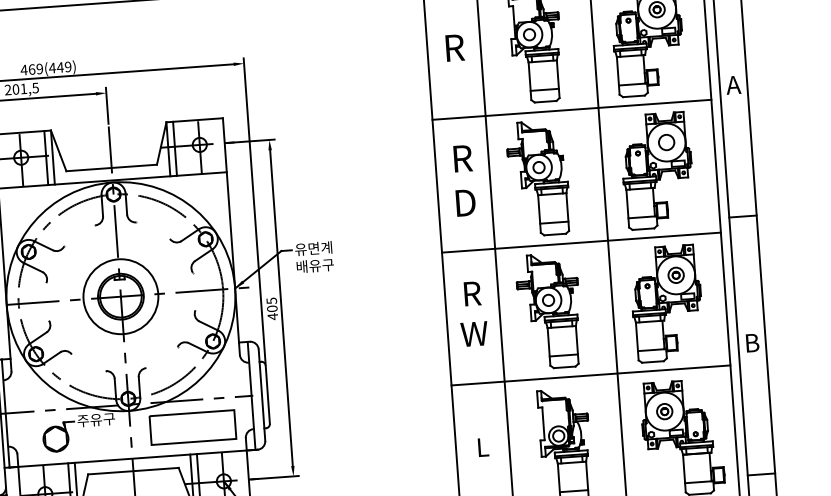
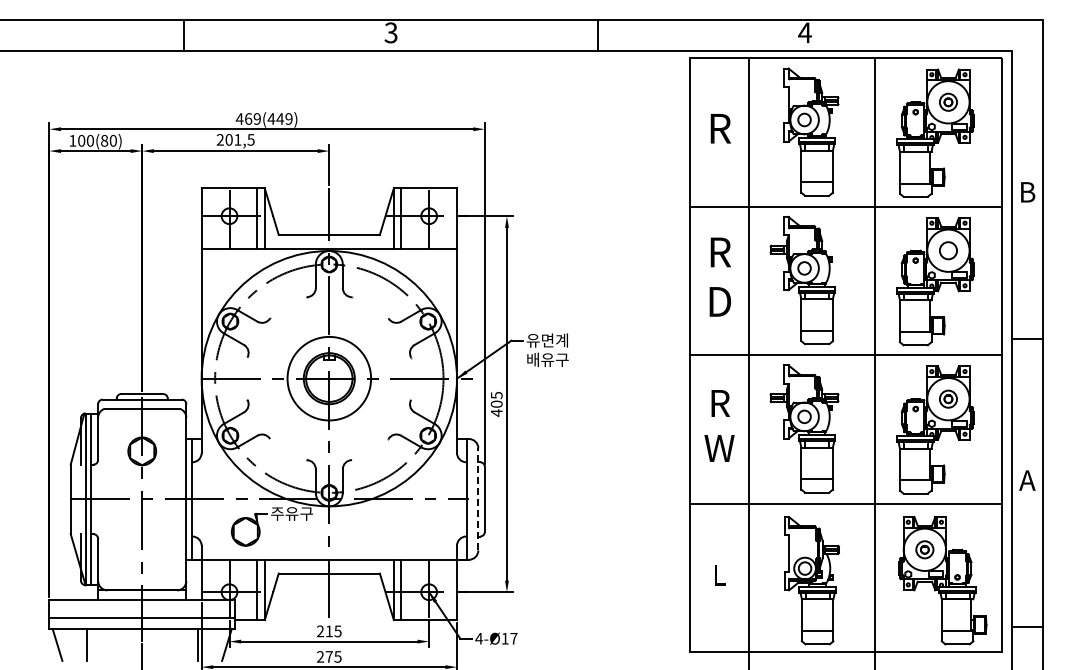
text: (733, 85) -> (1027, 192), A -> B
text: (752, 343) -> (1027, 480), B -> A
line: (262, 394) -> (478, 498), solid -> dashed
part: (192, 427) -> (398, 529), removed

